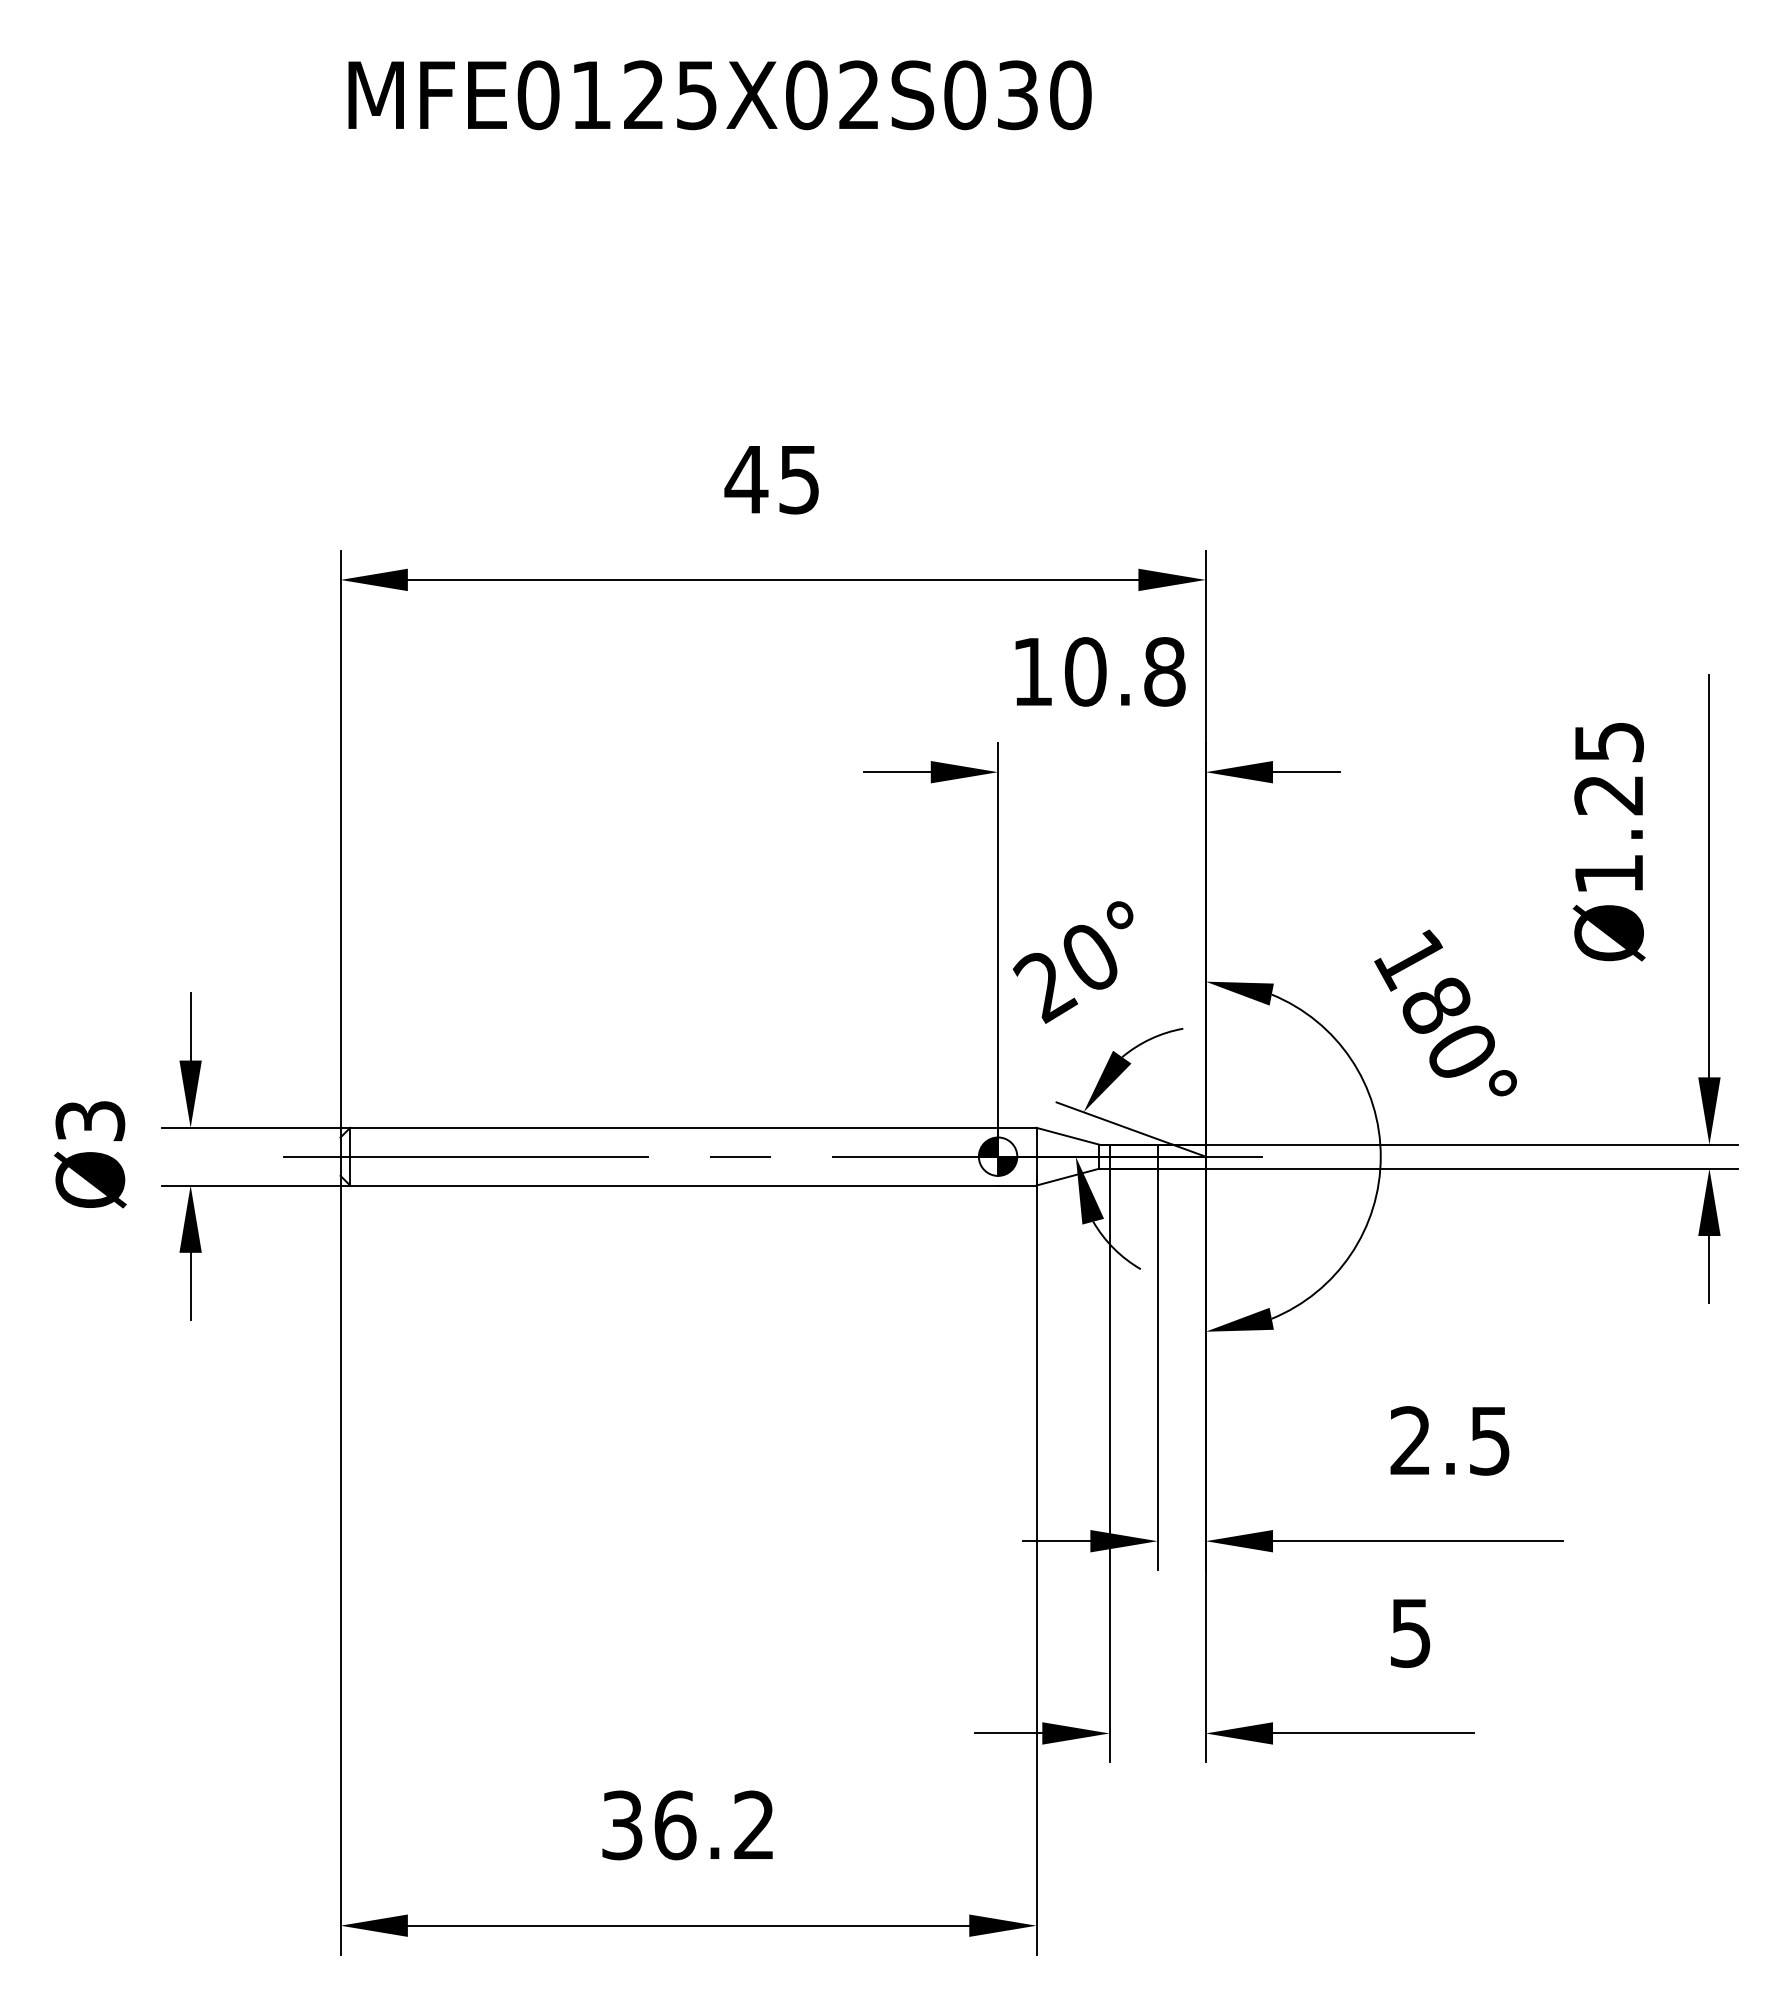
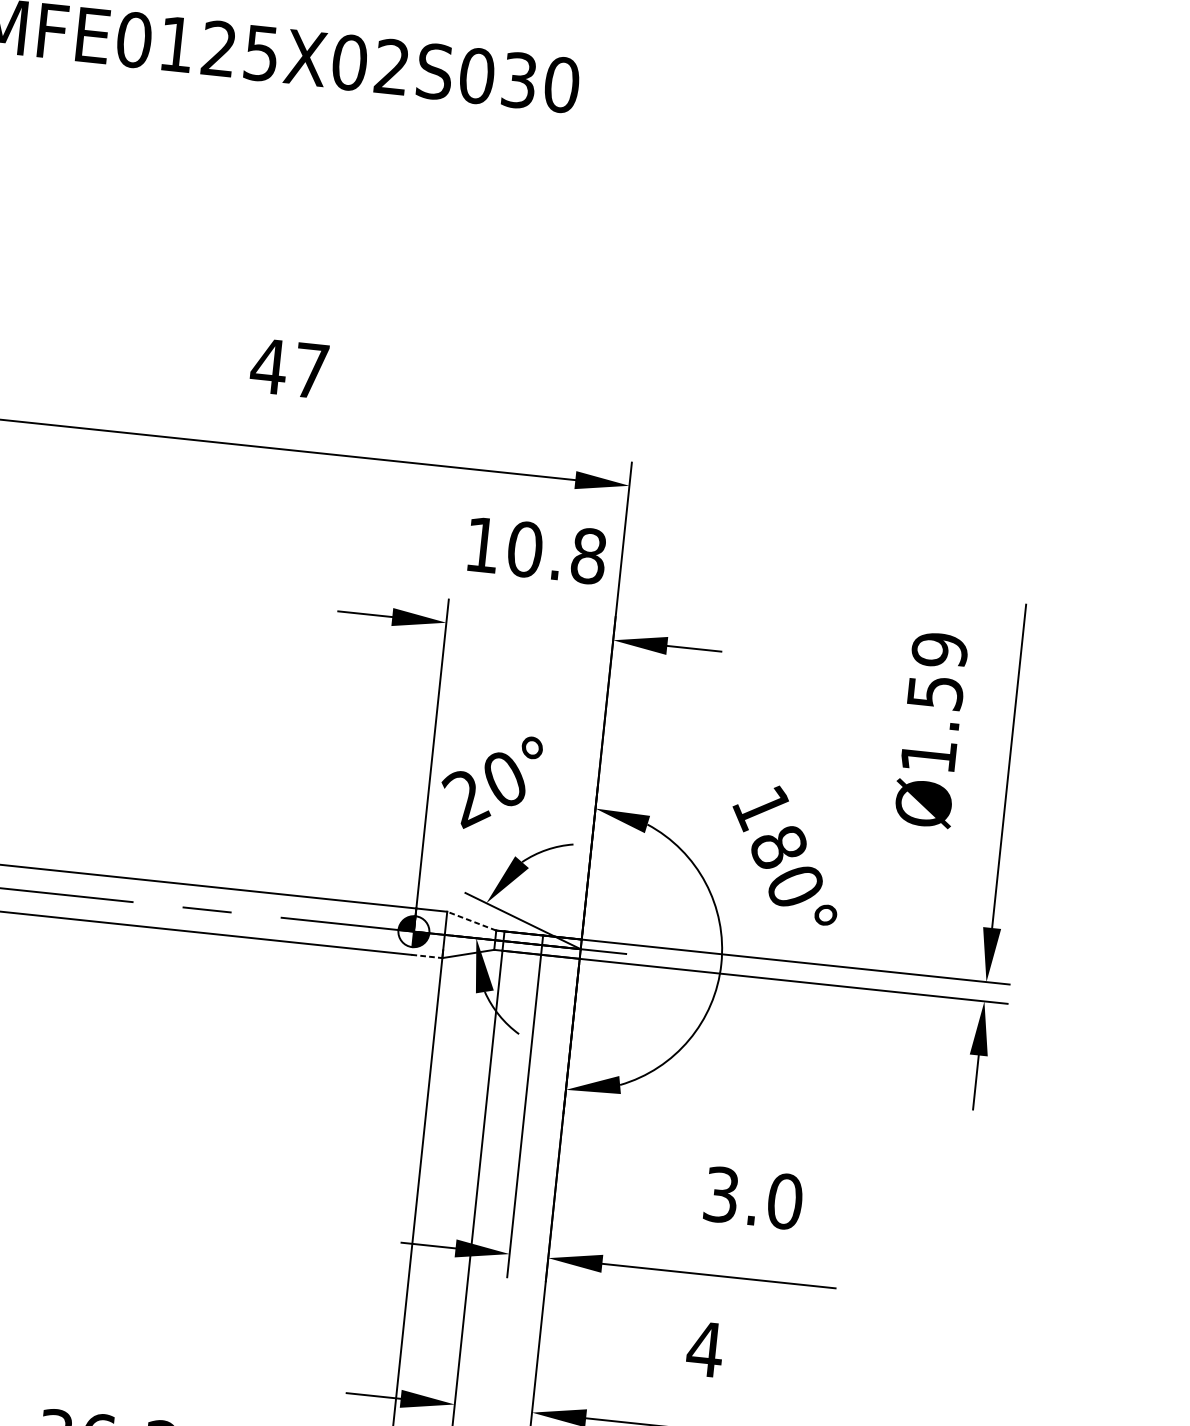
text: (798, 480) -> (310, 371), 45 -> 47
text: (1608, 768) -> (937, 671), Ø1.25 -> Ø1.59
line: (1067, 1136) -> (471, 921), solid -> dashed
line: (1017, 1185) -> (427, 956), solid -> dashed
text: (1450, 1440) -> (753, 1197), 2.5 -> 3.0
text: (1410, 1633) -> (705, 1349), 5 -> 4

